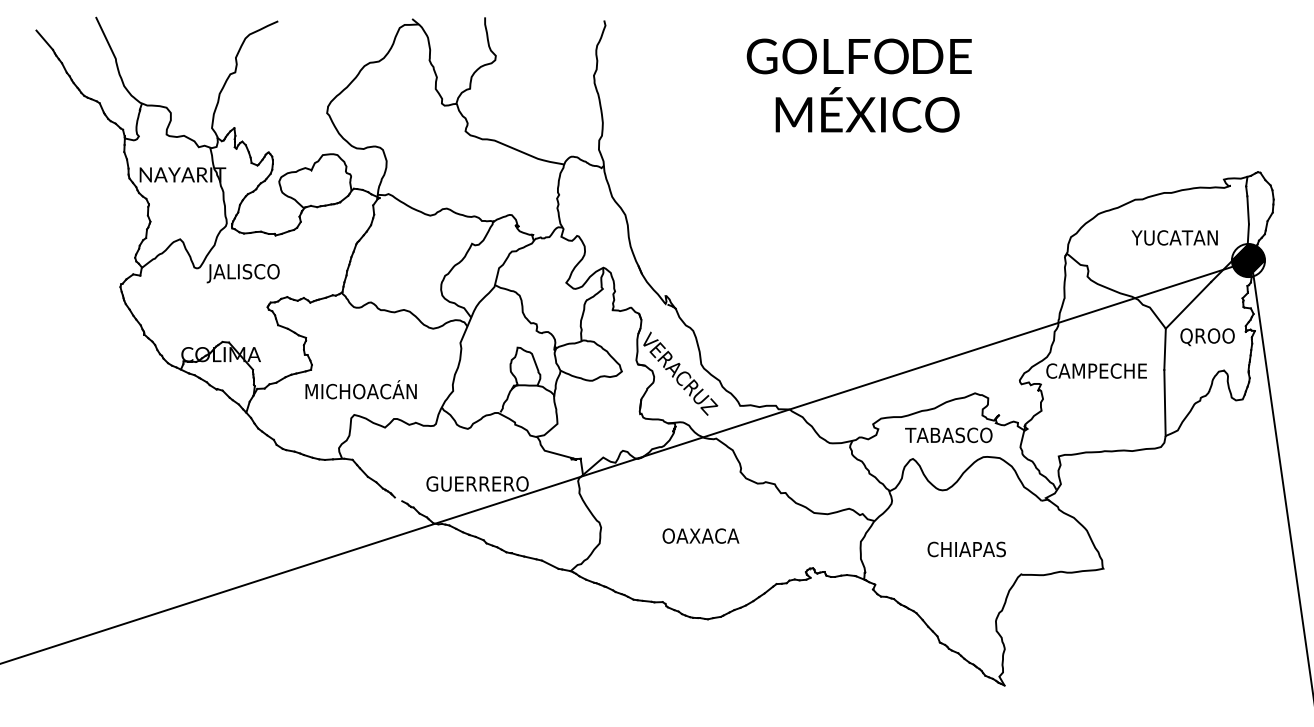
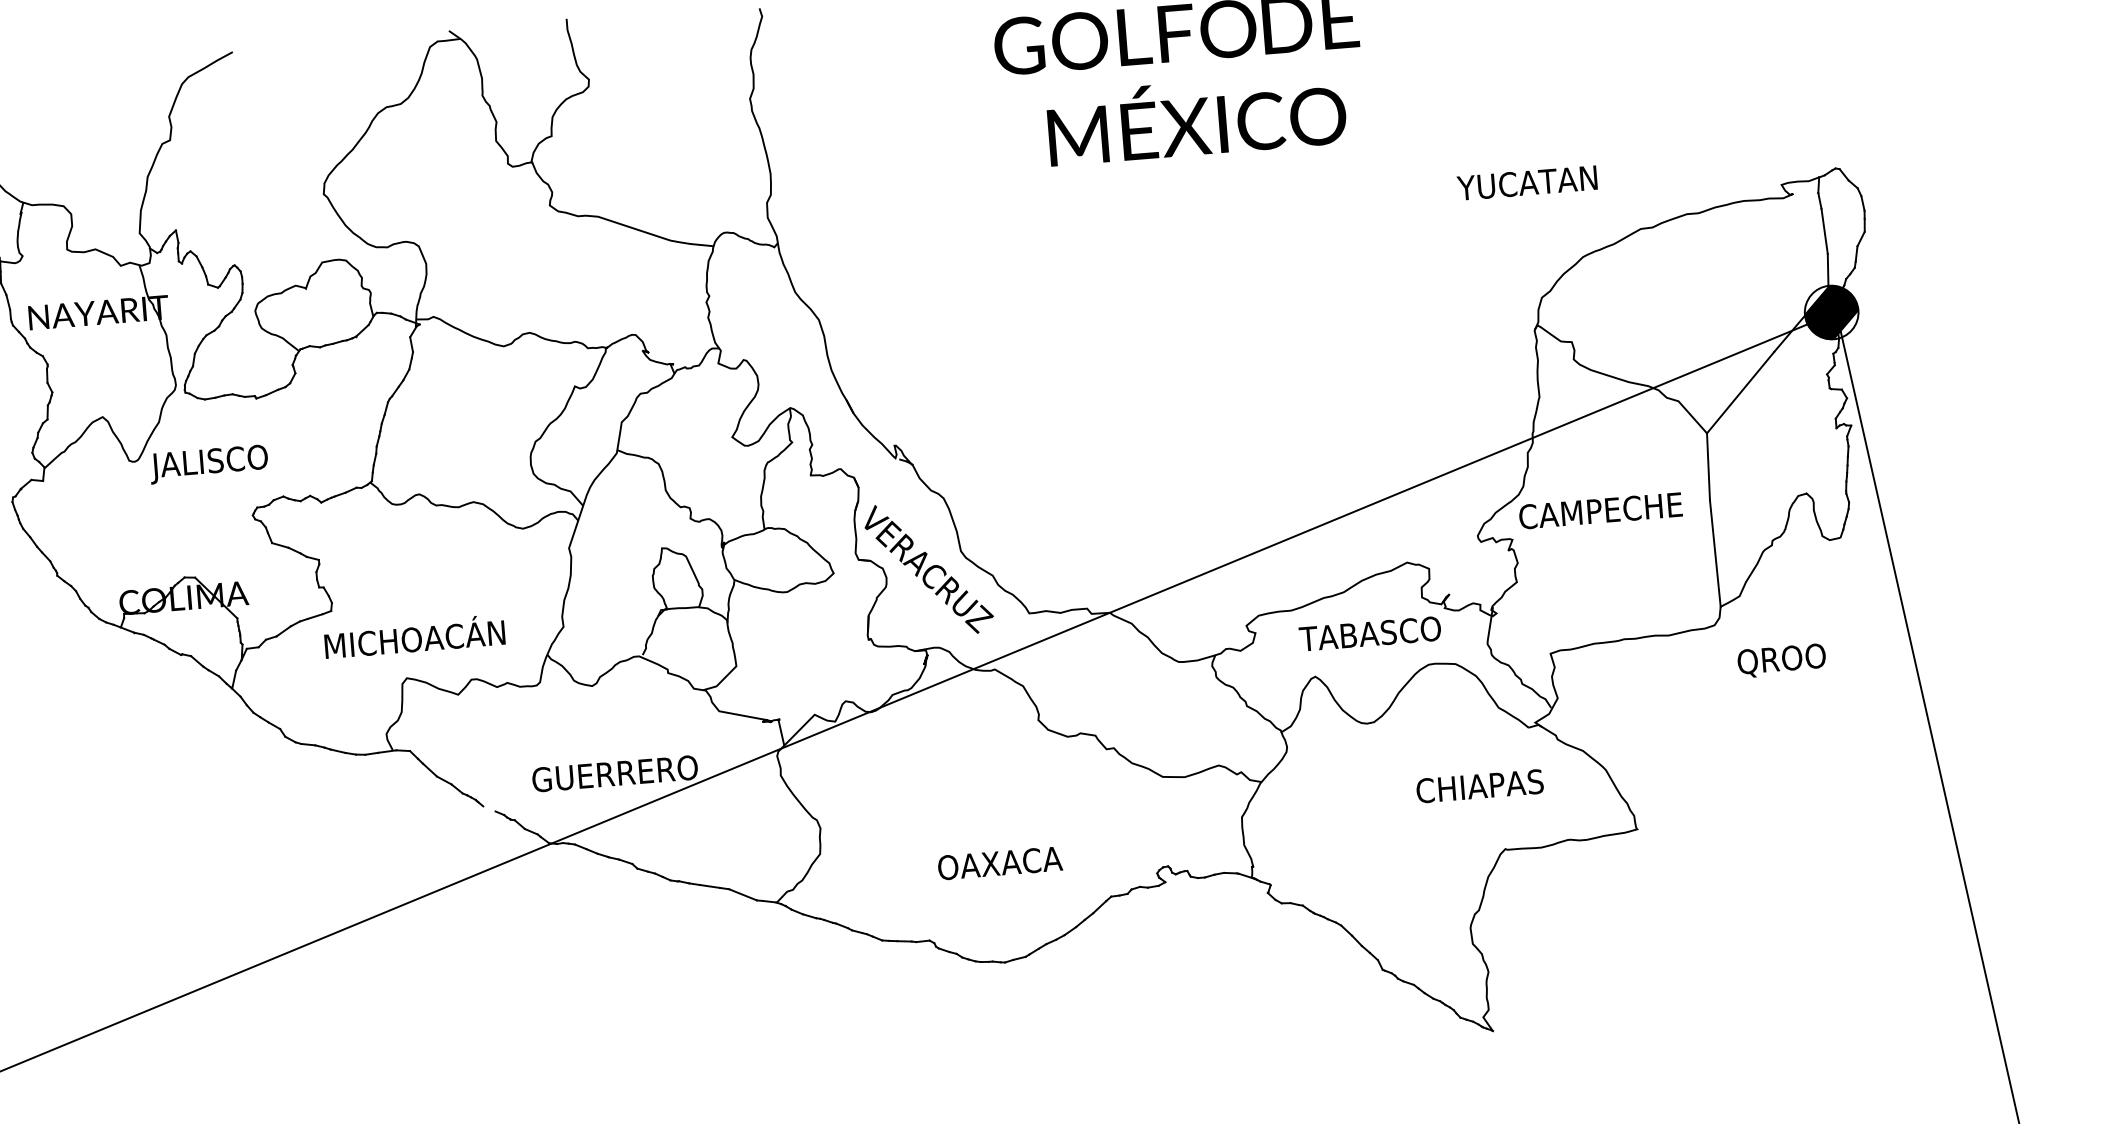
text: (1174, 237) -> (1526, 182), moved
text: (1207, 337) -> (1781, 661), moved
text: (700, 535) -> (999, 862), moved
text: (966, 549) -> (1479, 786), moved

